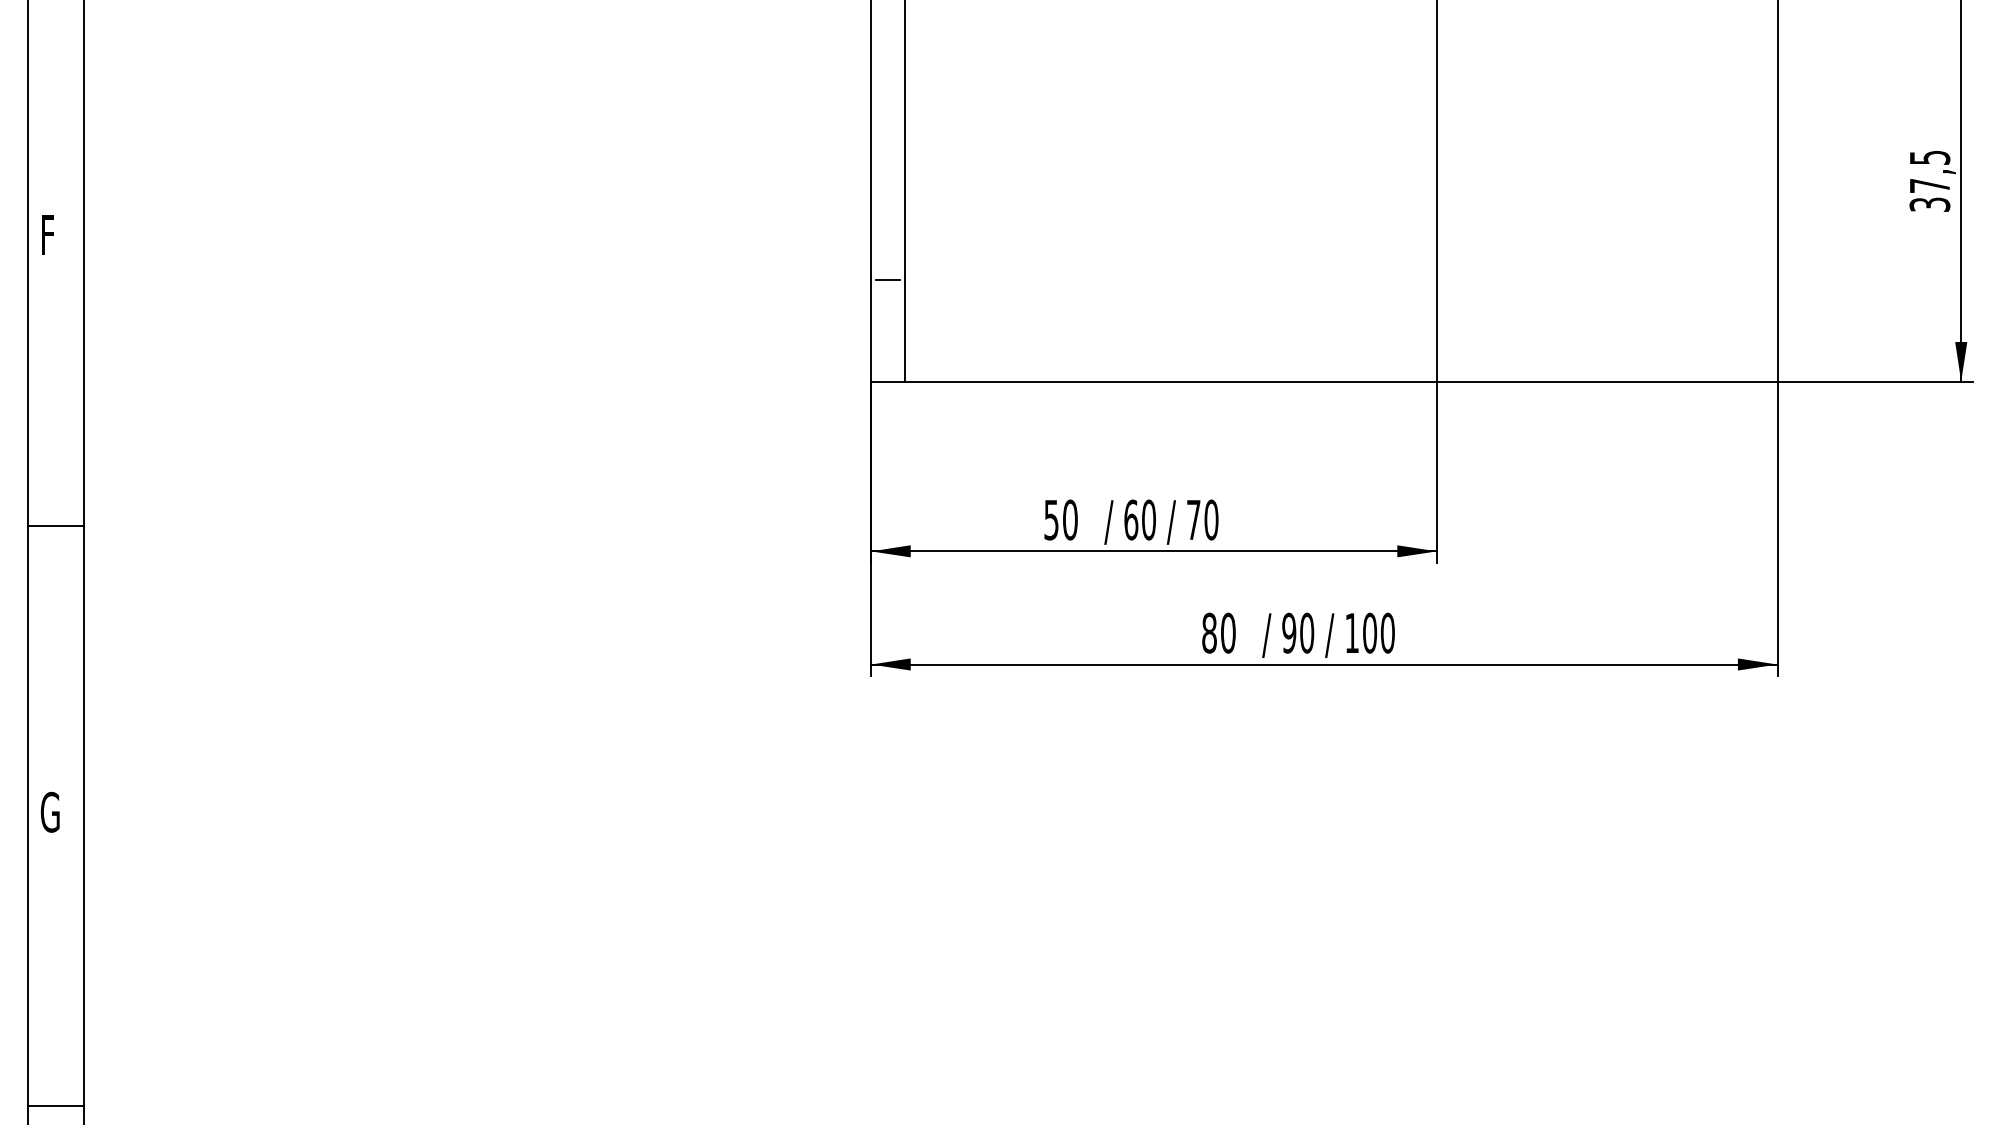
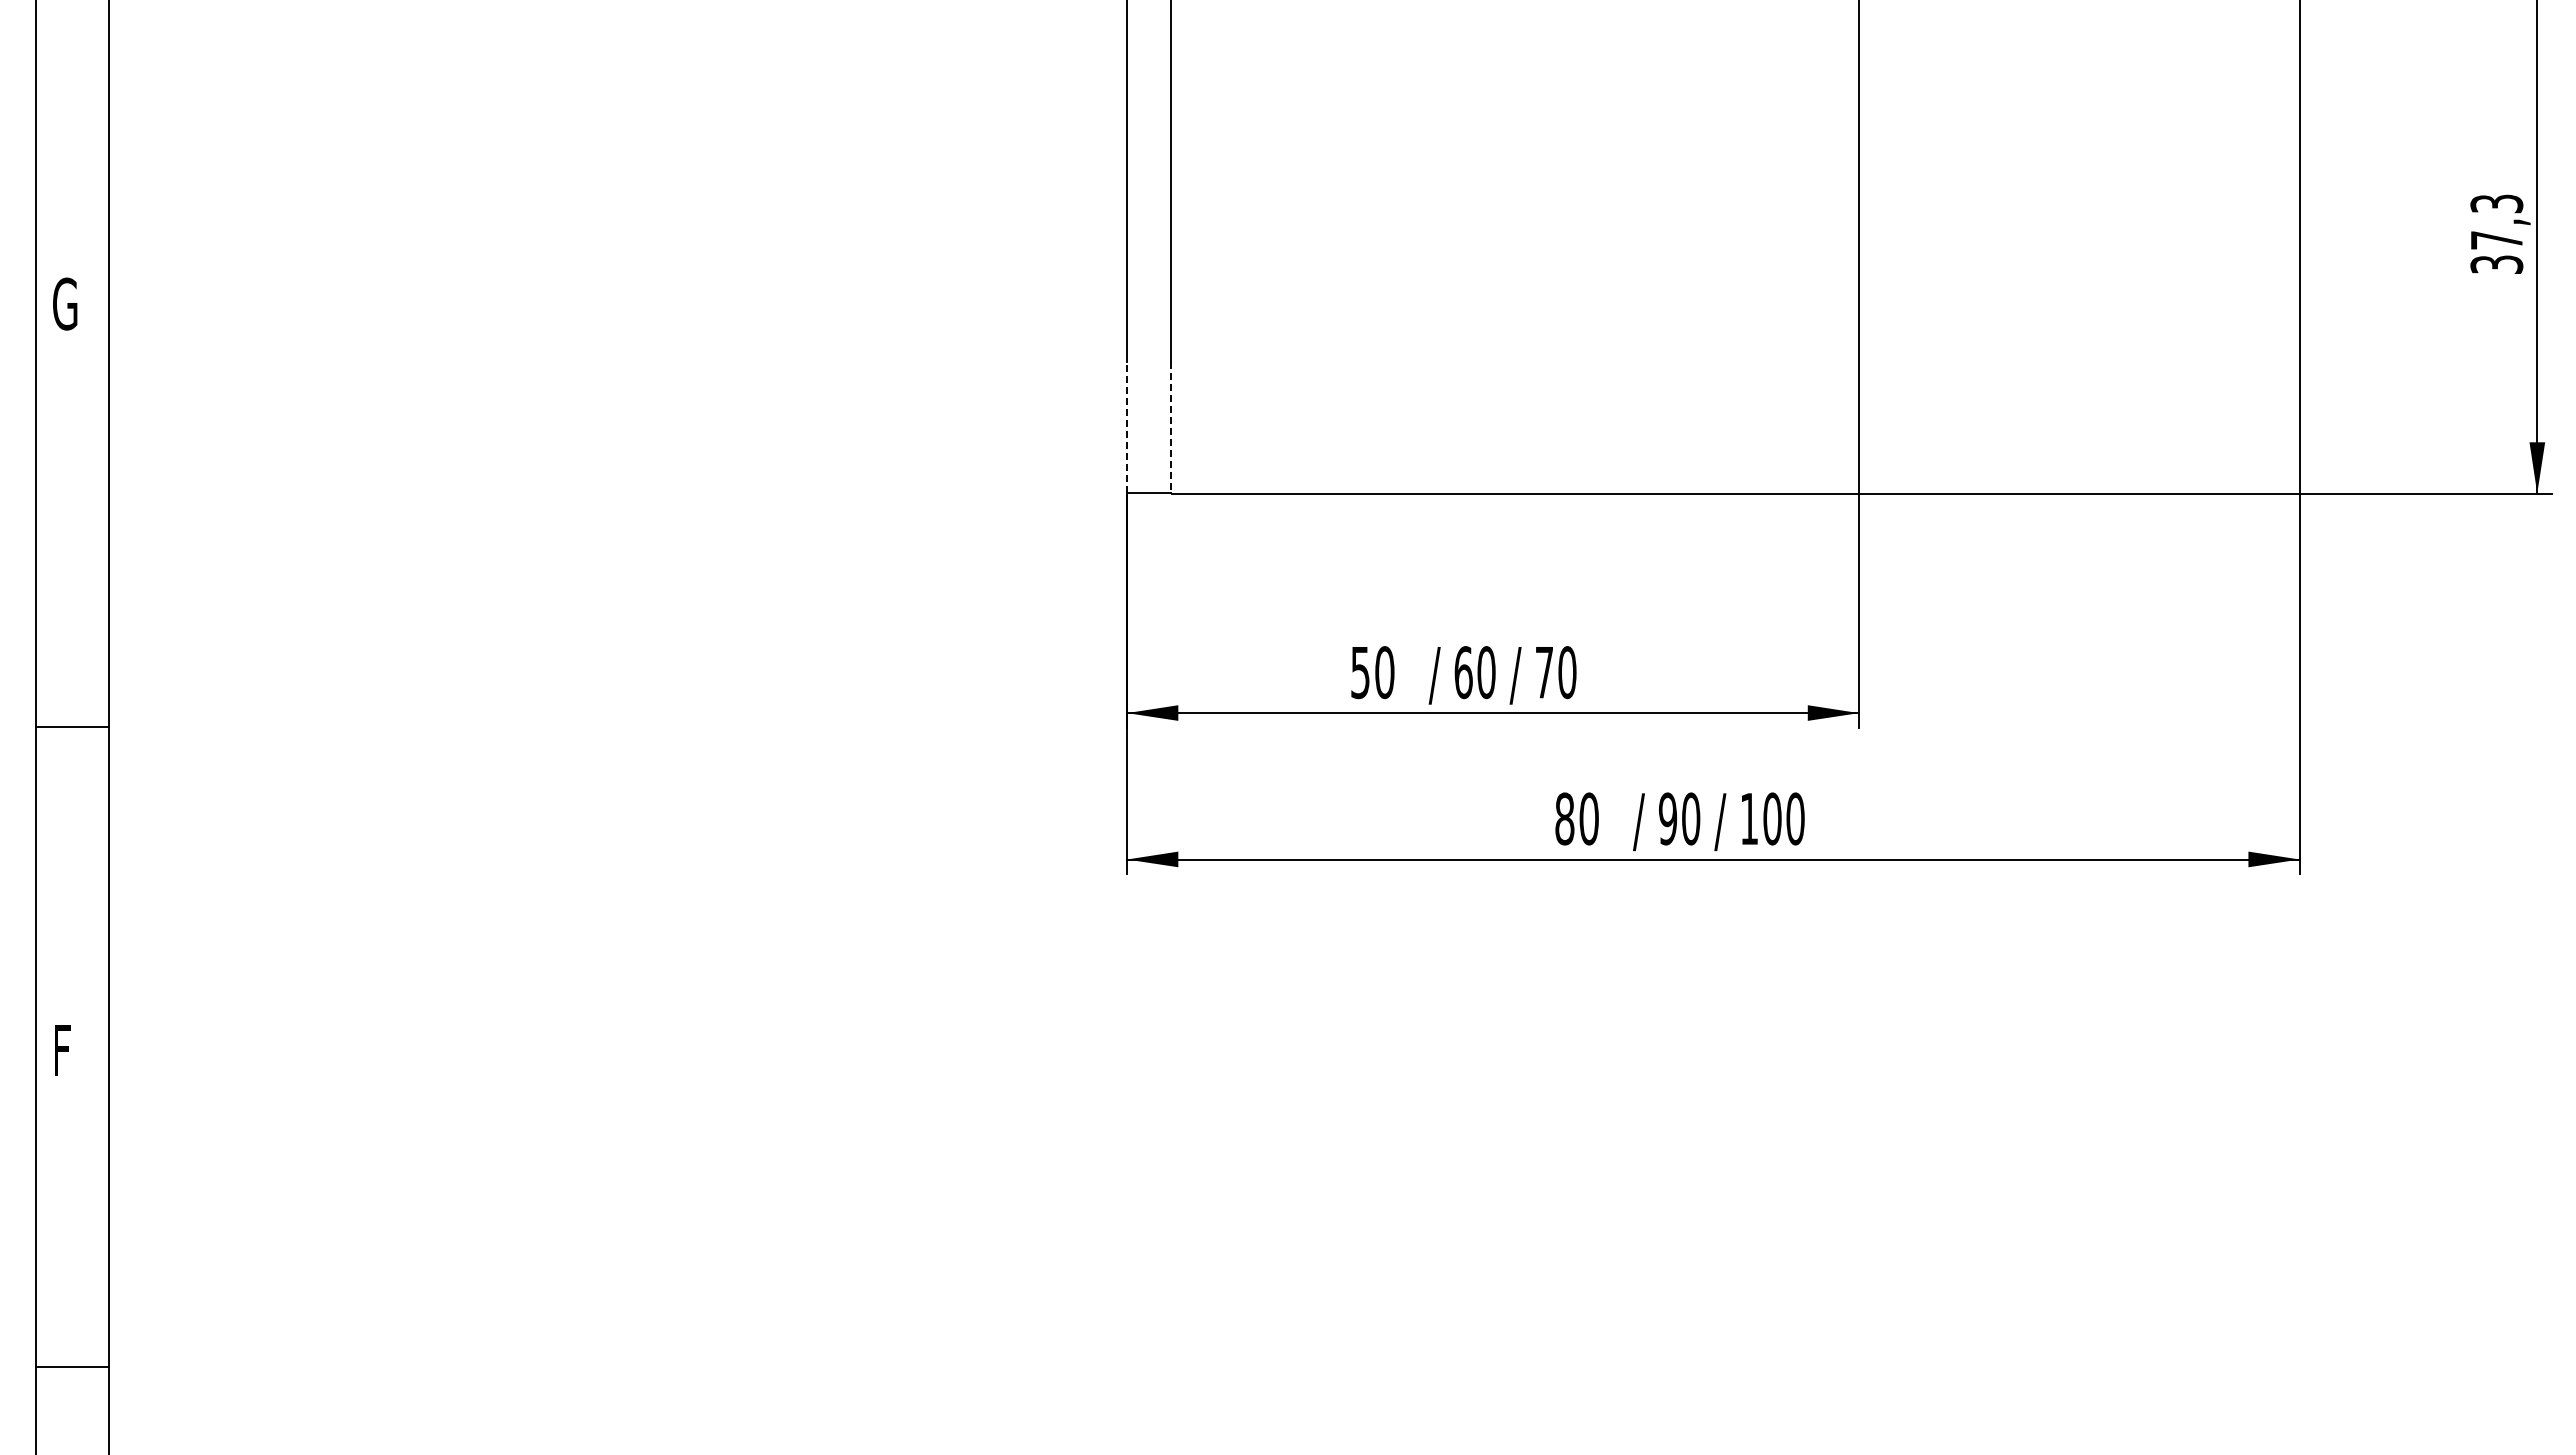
text: (1929, 157) -> (2496, 203), 37,5 -> 37,3
text: (50, 234) -> (65, 303), F -> G
line: (887, 279) -> (1148, 361), removed
line: (871, 330) -> (1127, 427), solid -> dashed
line: (904, 330) -> (1170, 427), solid -> dashed
line: (55, 526) -> (72, 726), moved
text: (50, 812) -> (65, 1050), G -> F
line: (55, 1106) -> (72, 1367), moved

